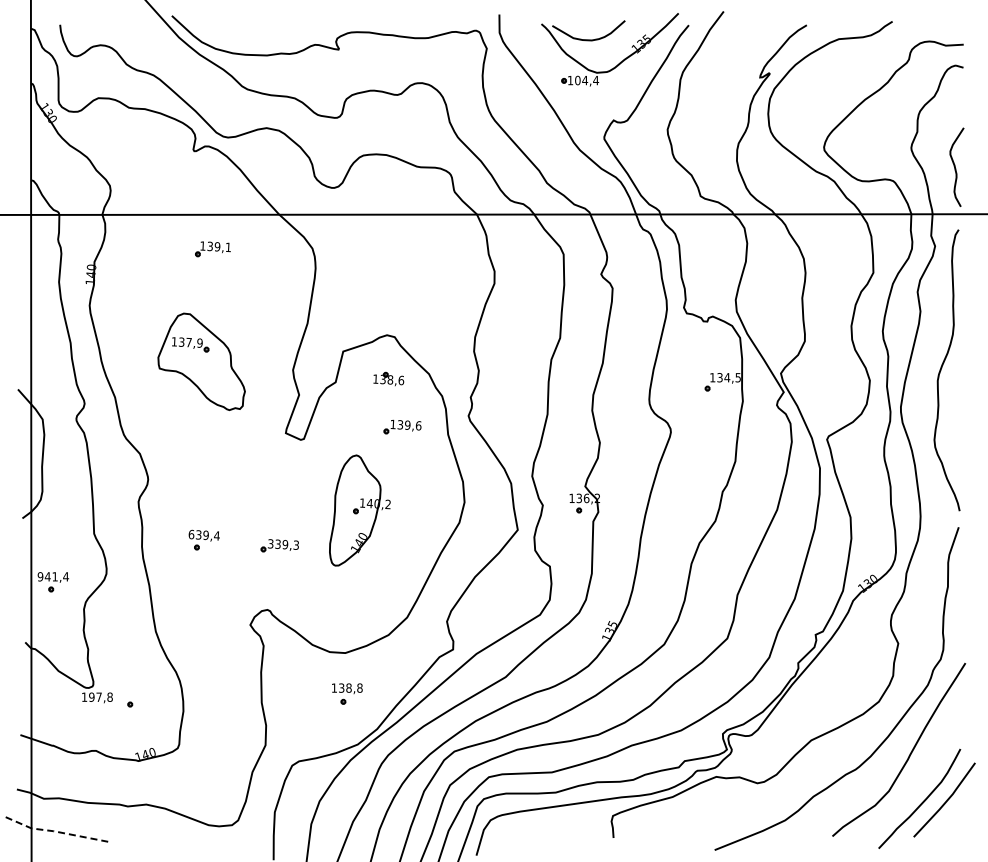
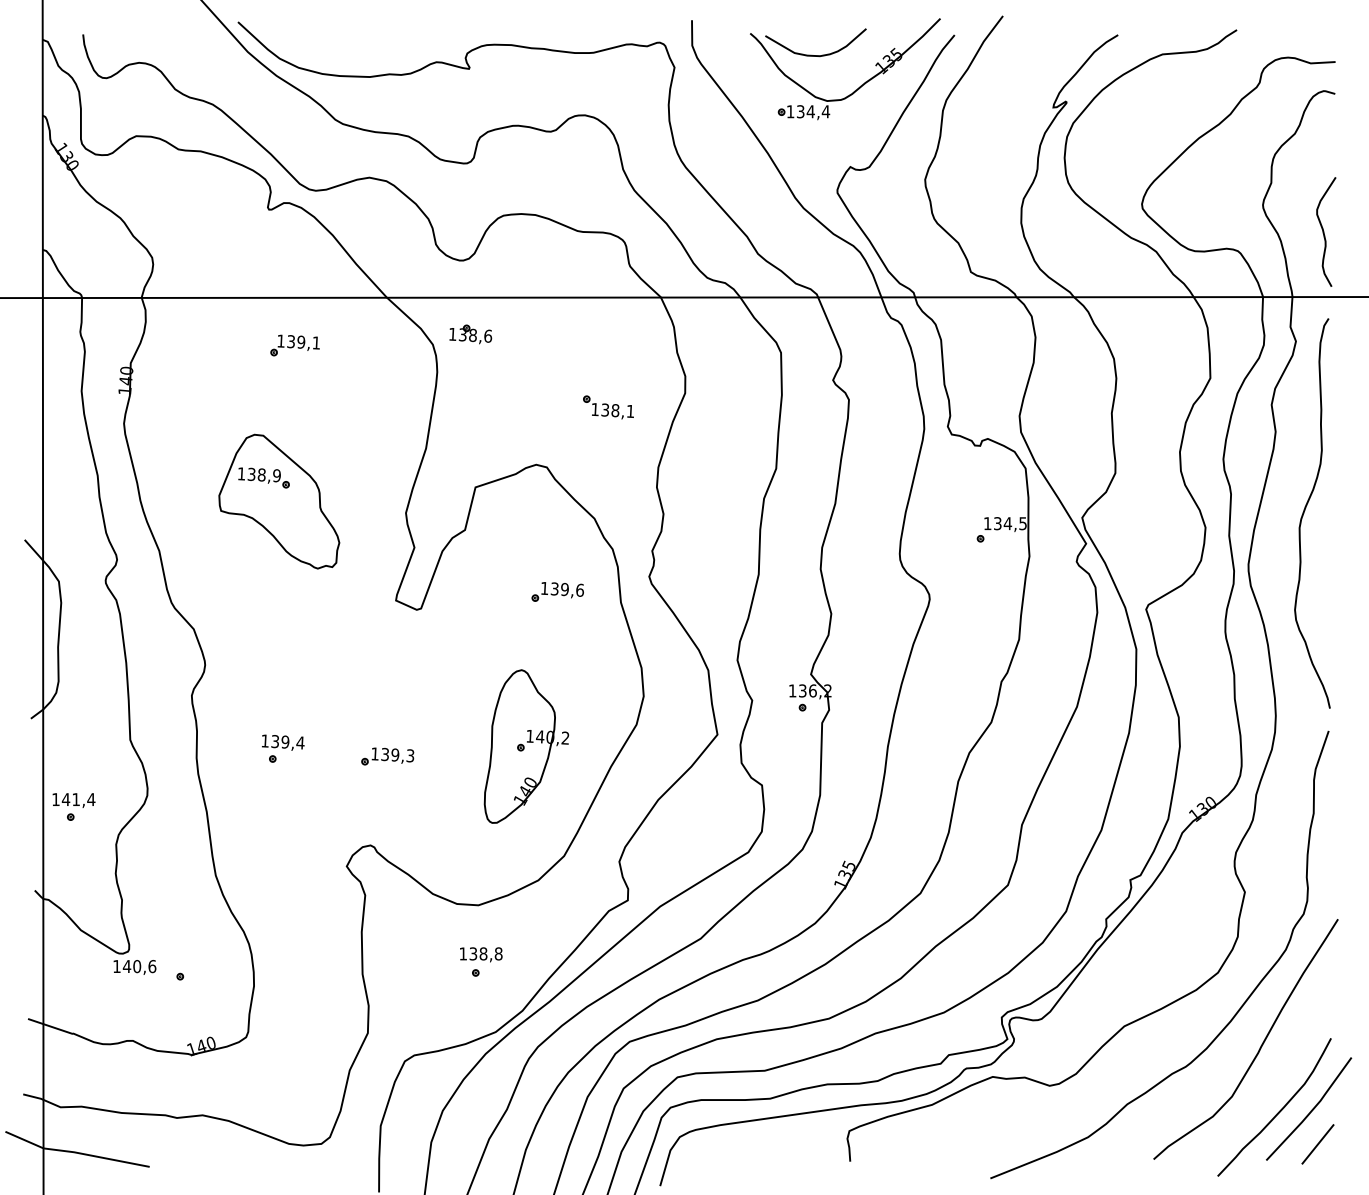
text: (577, 80) -> (800, 111), 104,4 -> 134,4
part: (438, 293) -> (607, 406), added
text: (188, 342) -> (261, 474), 137,9 -> 138,9
part: (388, 378) -> (470, 333), moved
part: (359, 510) -> (525, 746), moved
text: (191, 534) -> (265, 740), 639,4 -> 139,4
text: (270, 543) -> (374, 753), 339,3 -> 139,3
text: (40, 576) -> (55, 799), 941,4 -> 141,4
text: (100, 696) -> (139, 965), 197,8 -> 140,6
line: (951, 825) -> (1318, 1144), added
line: (53, 831) -> (73, 1152), dashed -> solid

